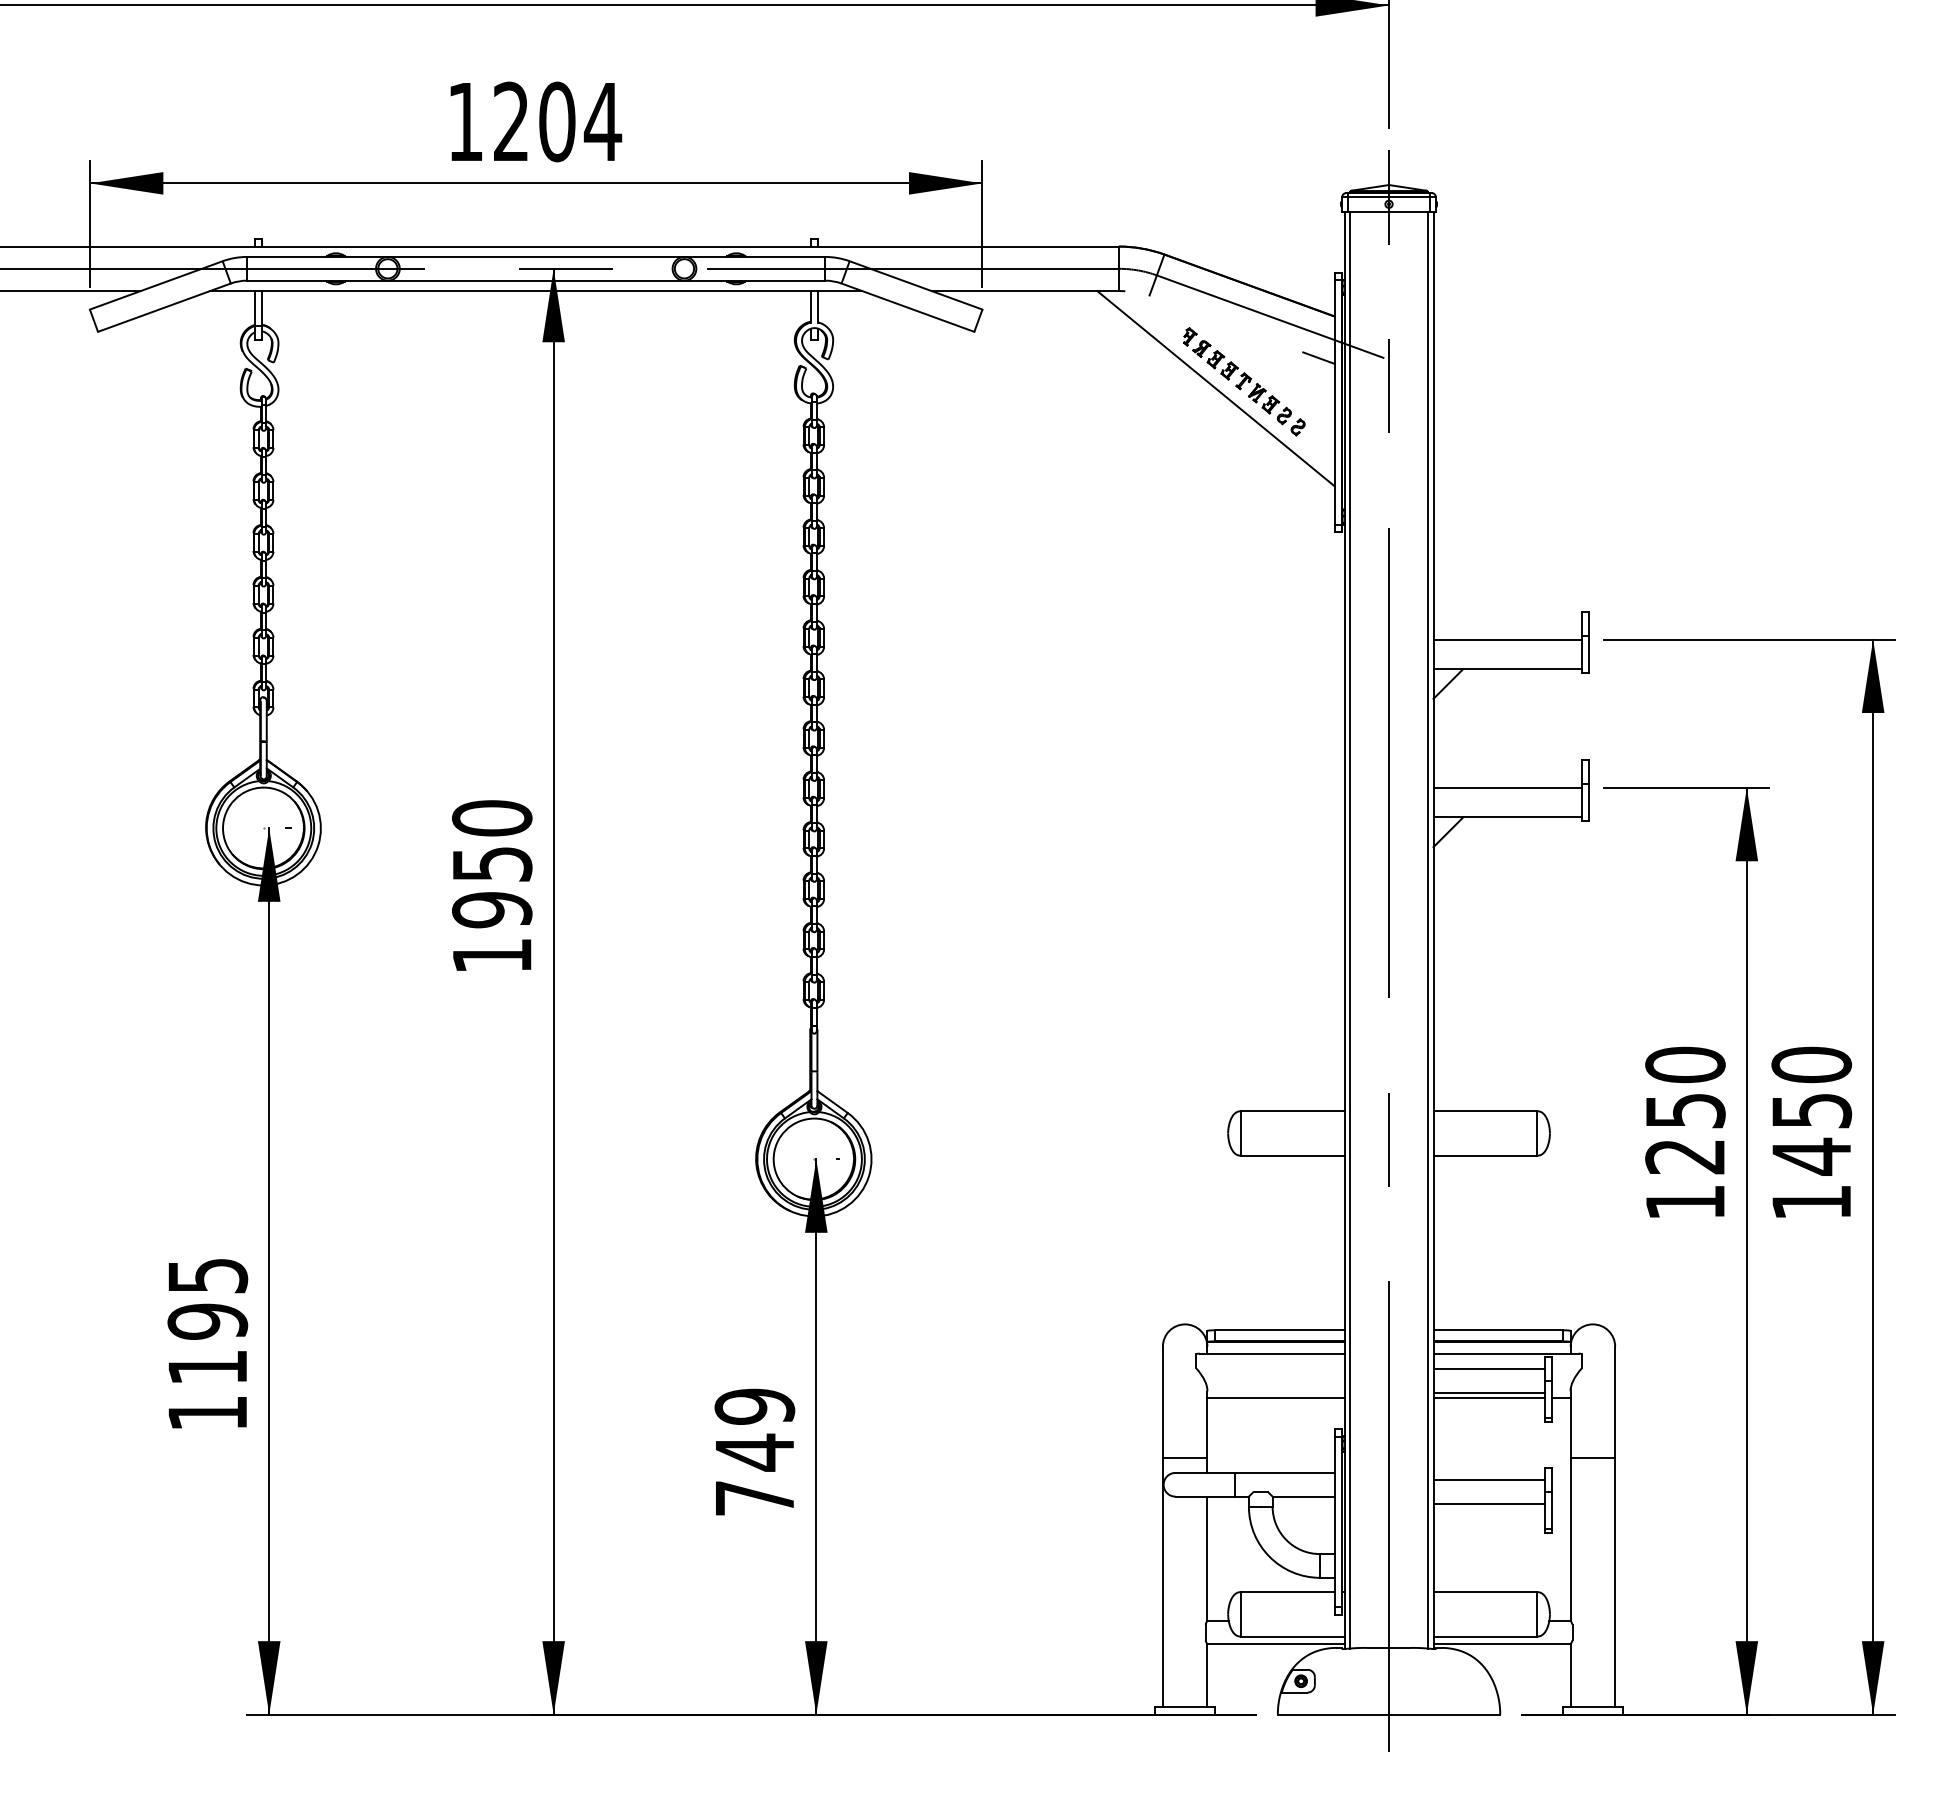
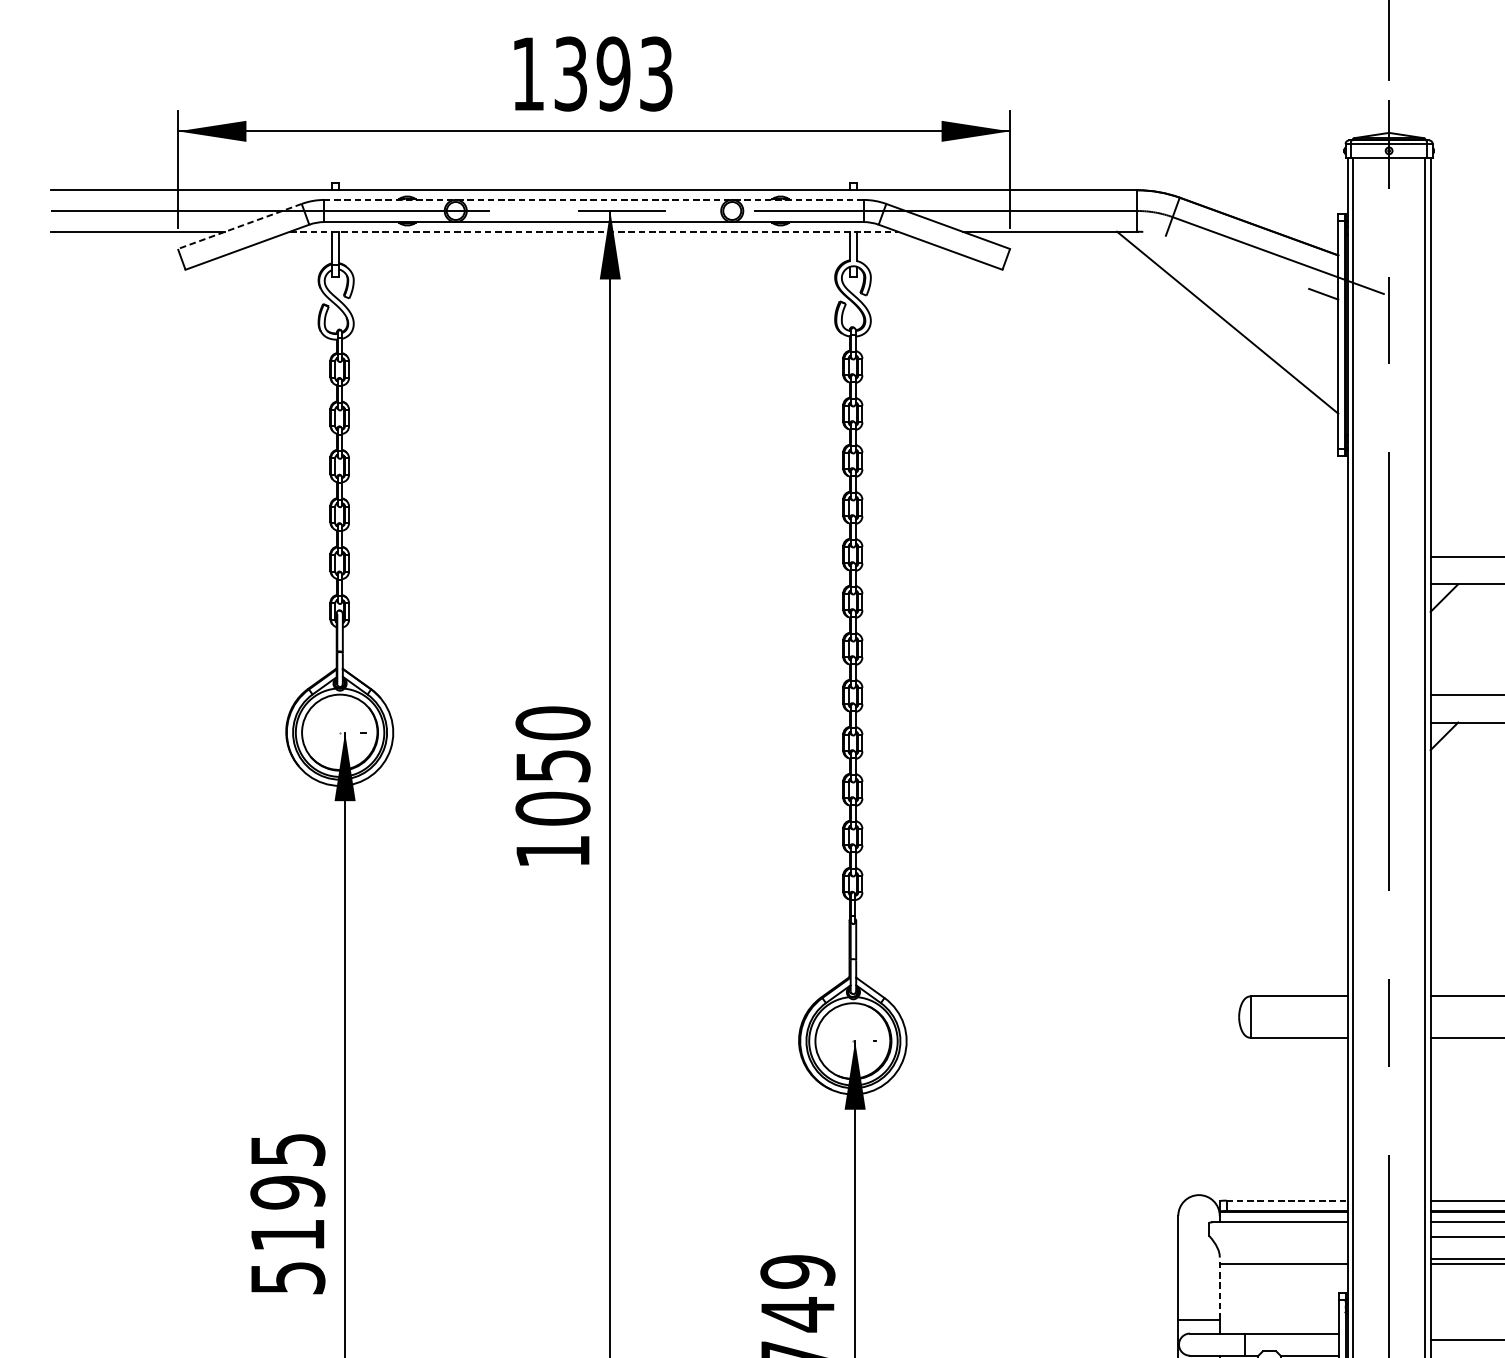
text: (558, 121) -> (614, 73), 1204 -> 1393
line: (535, 256) -> (593, 199), solid -> dashed
line: (156, 285) -> (240, 226), solid -> dashed
line: (536, 291) -> (594, 232), solid -> dashed
part: (1244, 381) -> (1254, 316), removed
text: (492, 909) -> (553, 808), 1950 -> 1050
line: (1279, 1330) -> (1287, 1200), solid -> dashed
text: (208, 1413) -> (288, 1278), 1195 -> 5195
line: (1207, 1425) -> (1219, 1289), solid -> dashed

